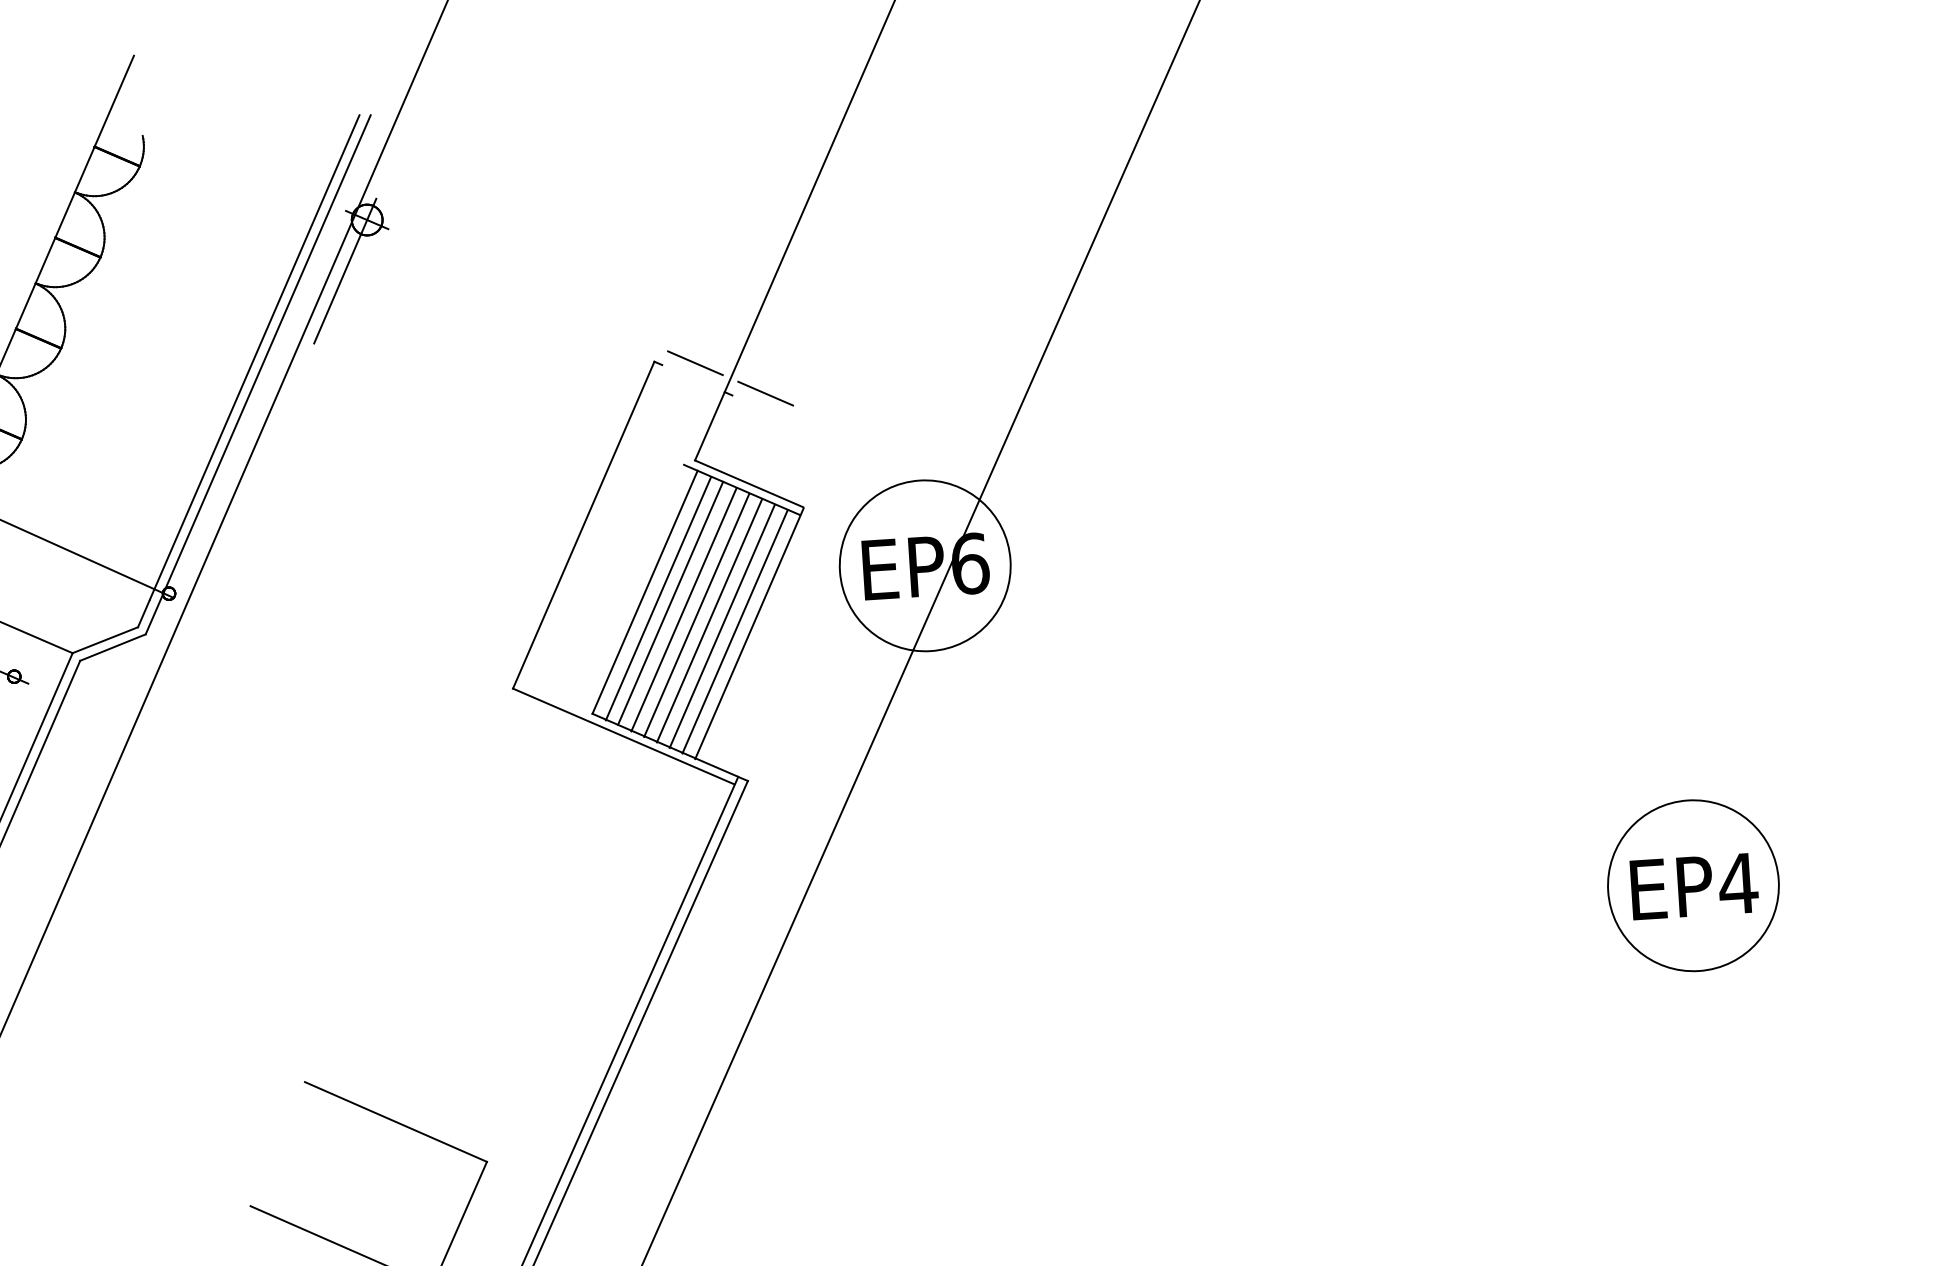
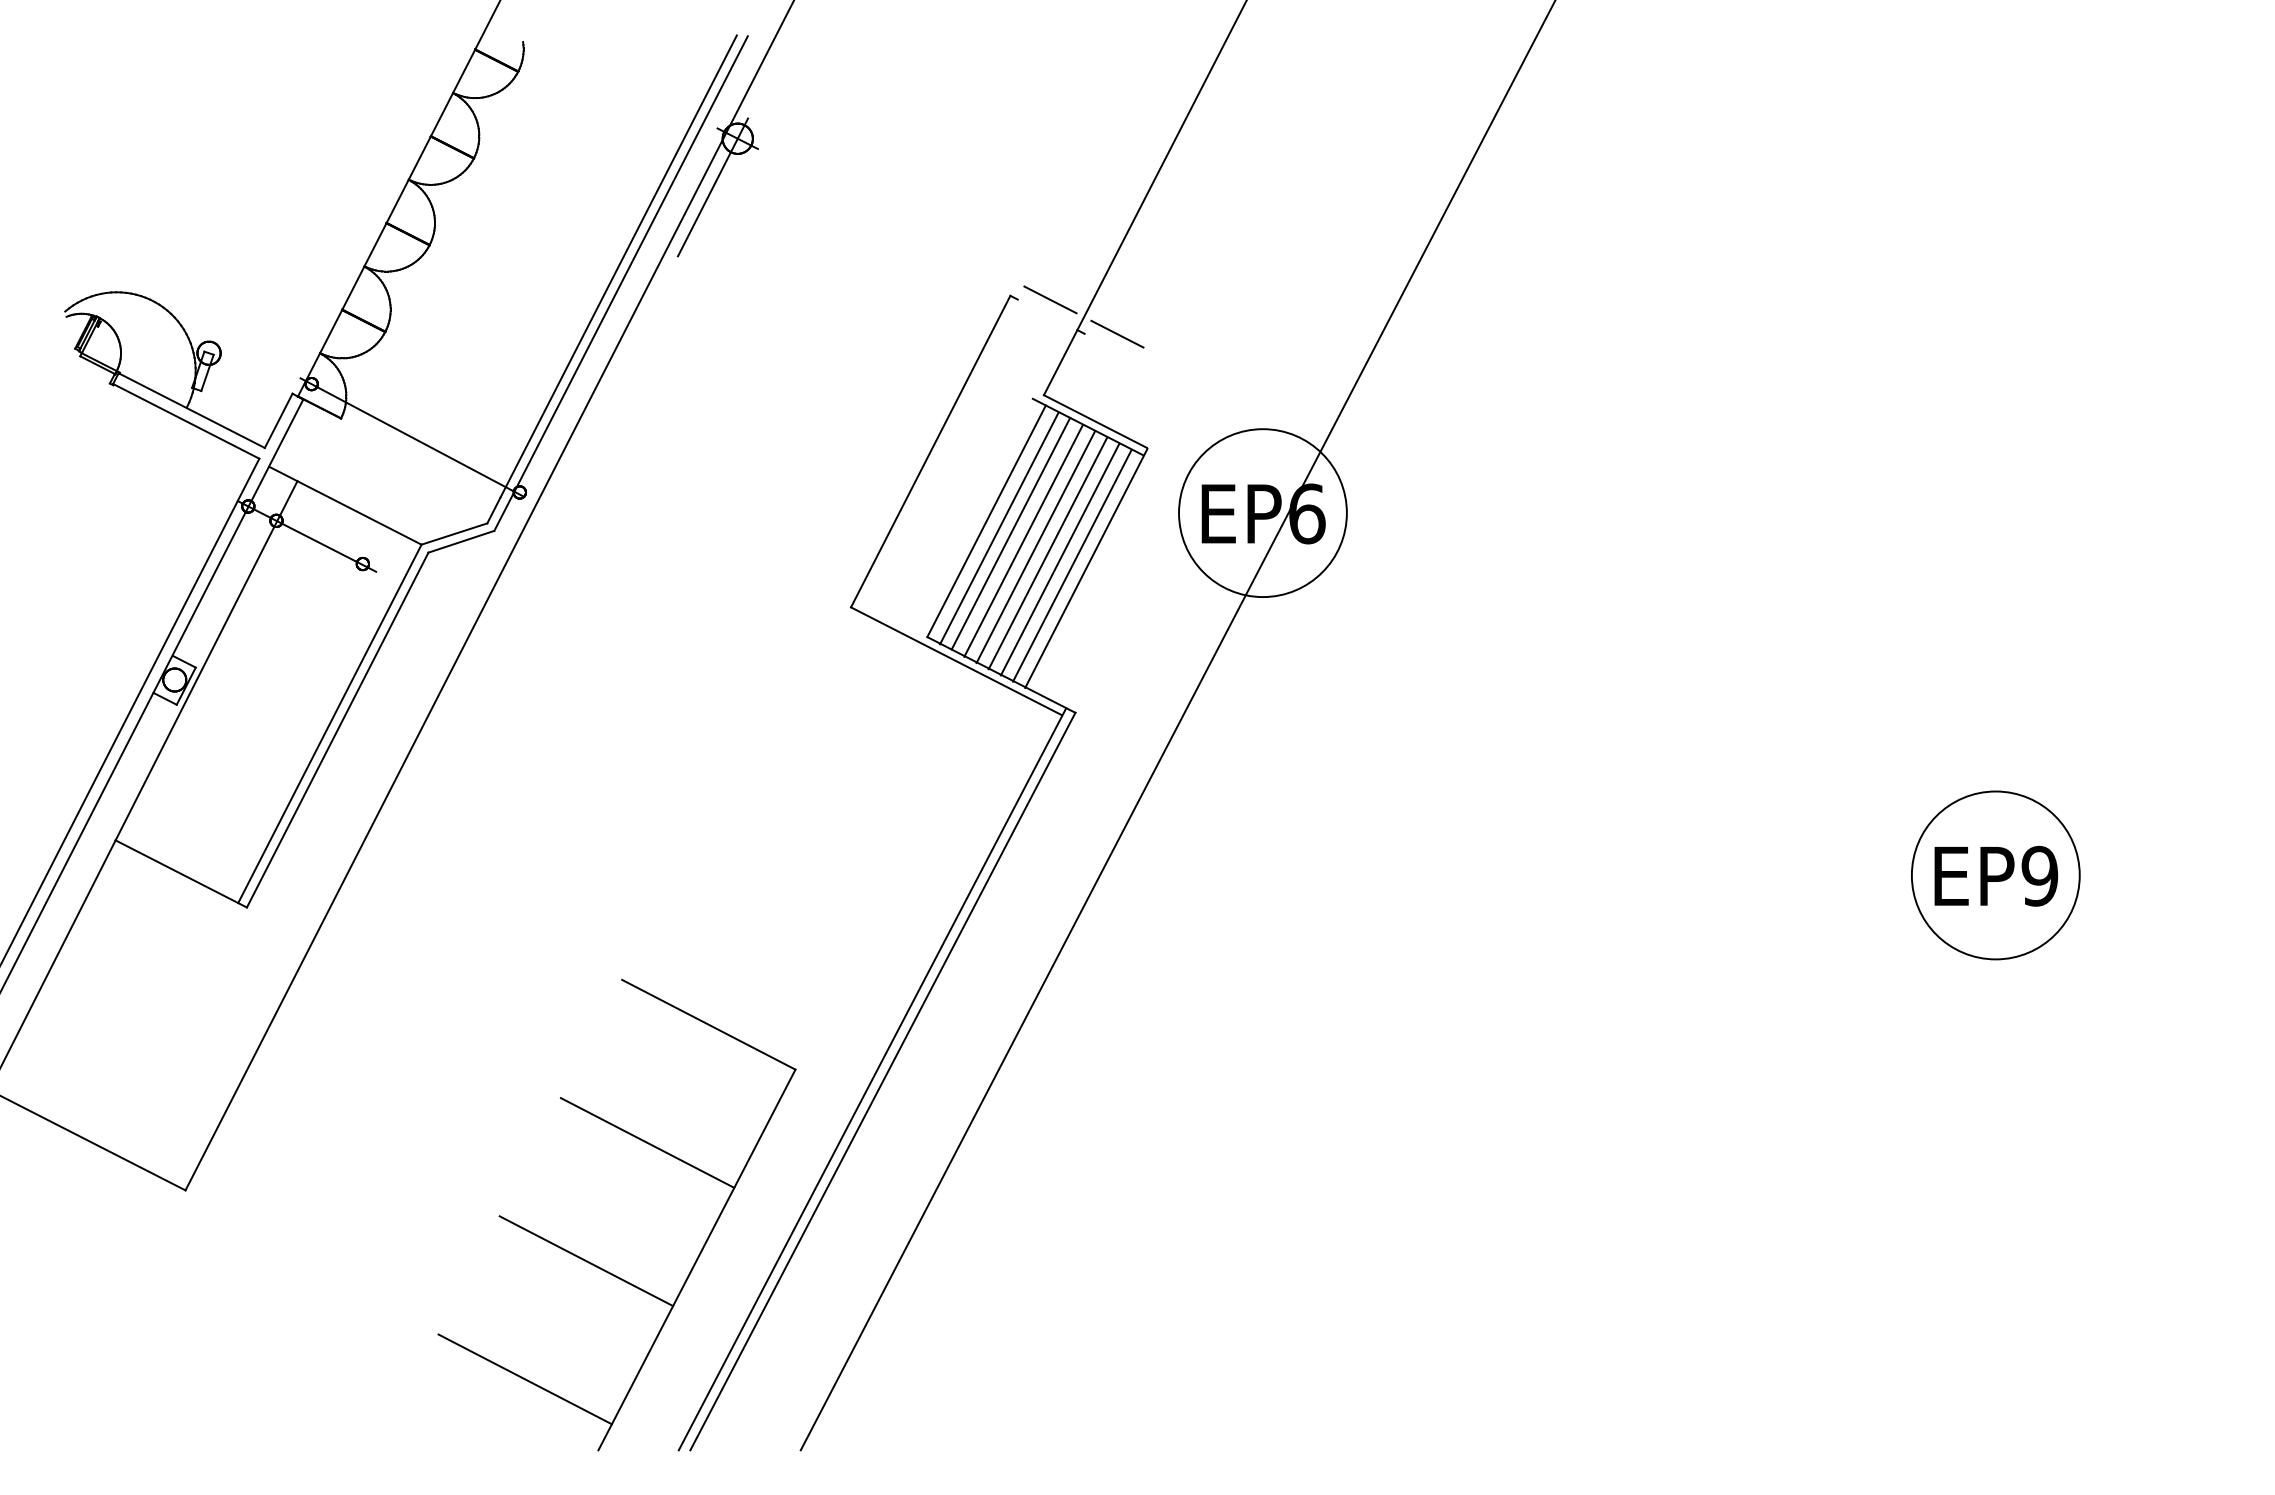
text: (1737, 882) -> (2039, 875), EP4 -> EP9

